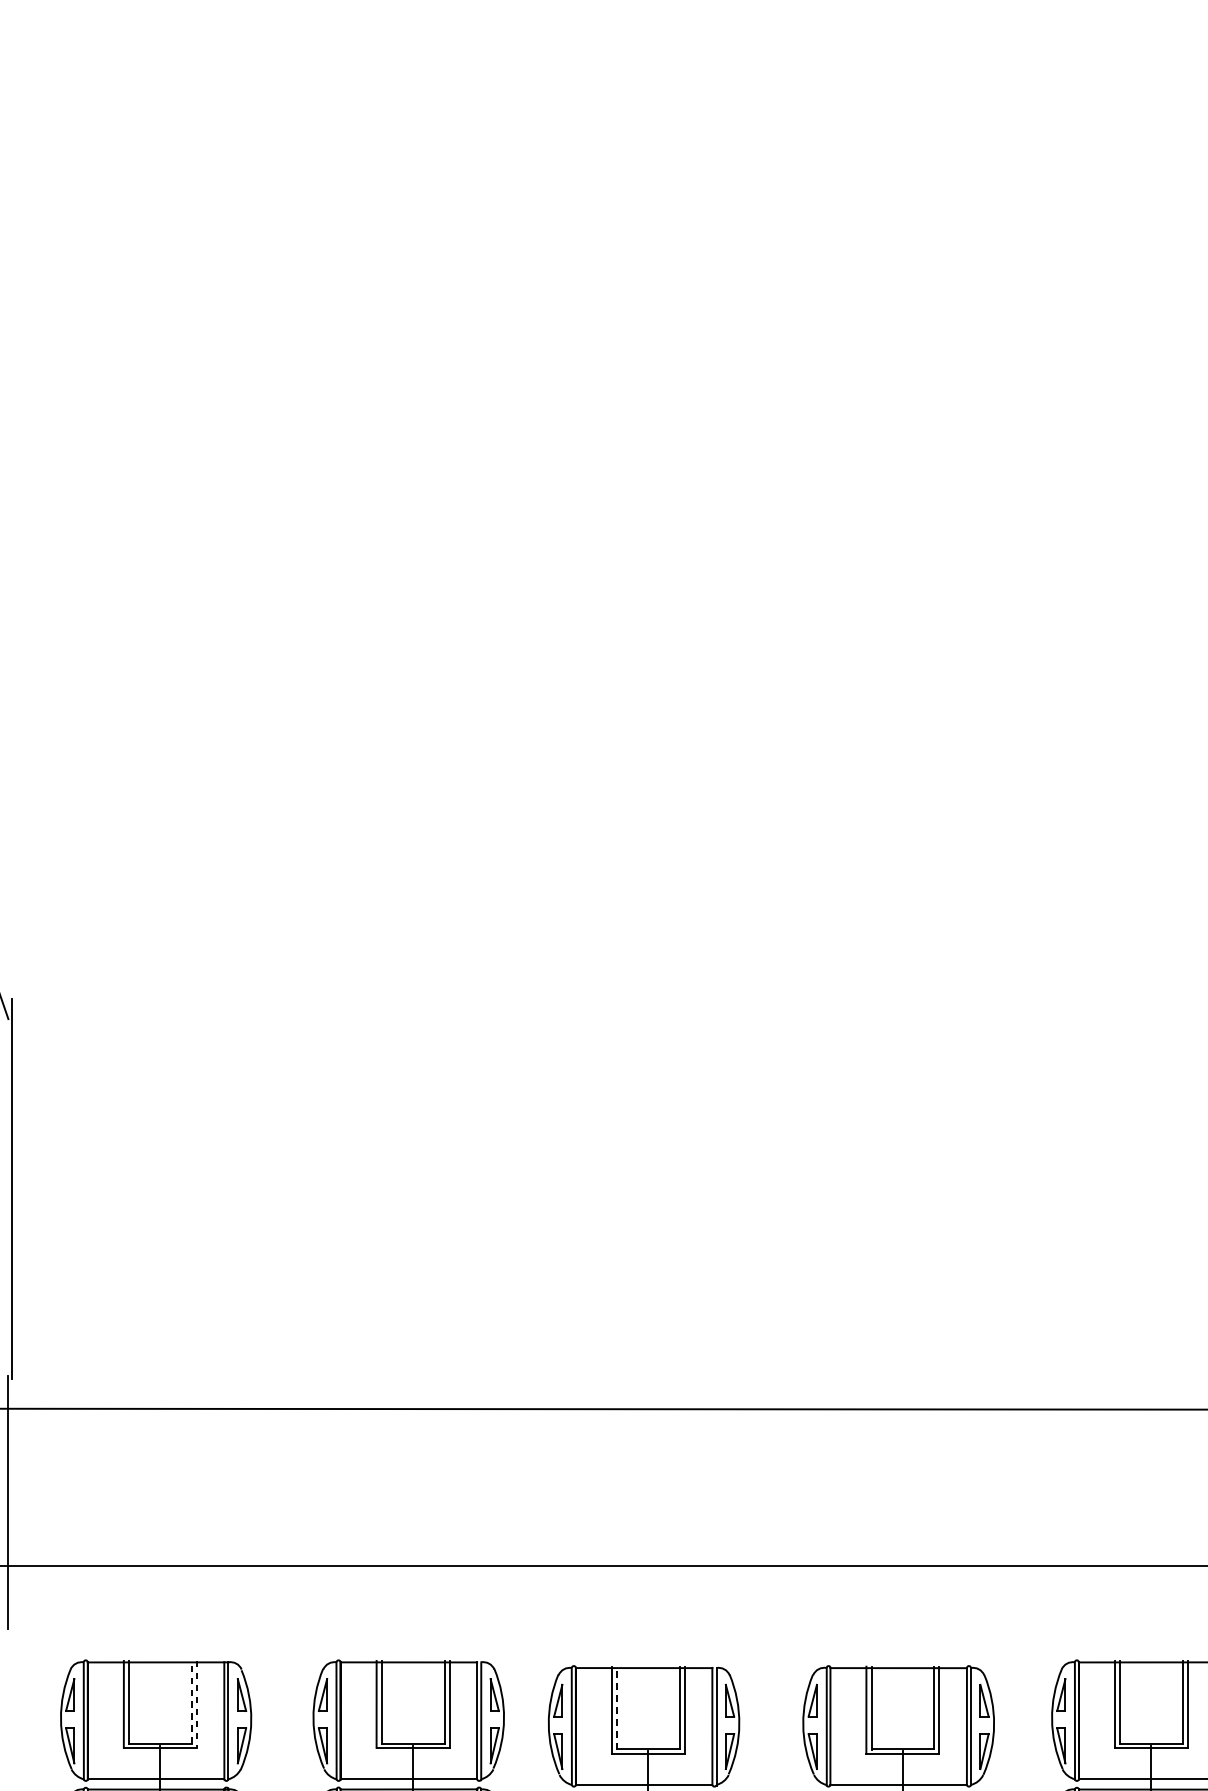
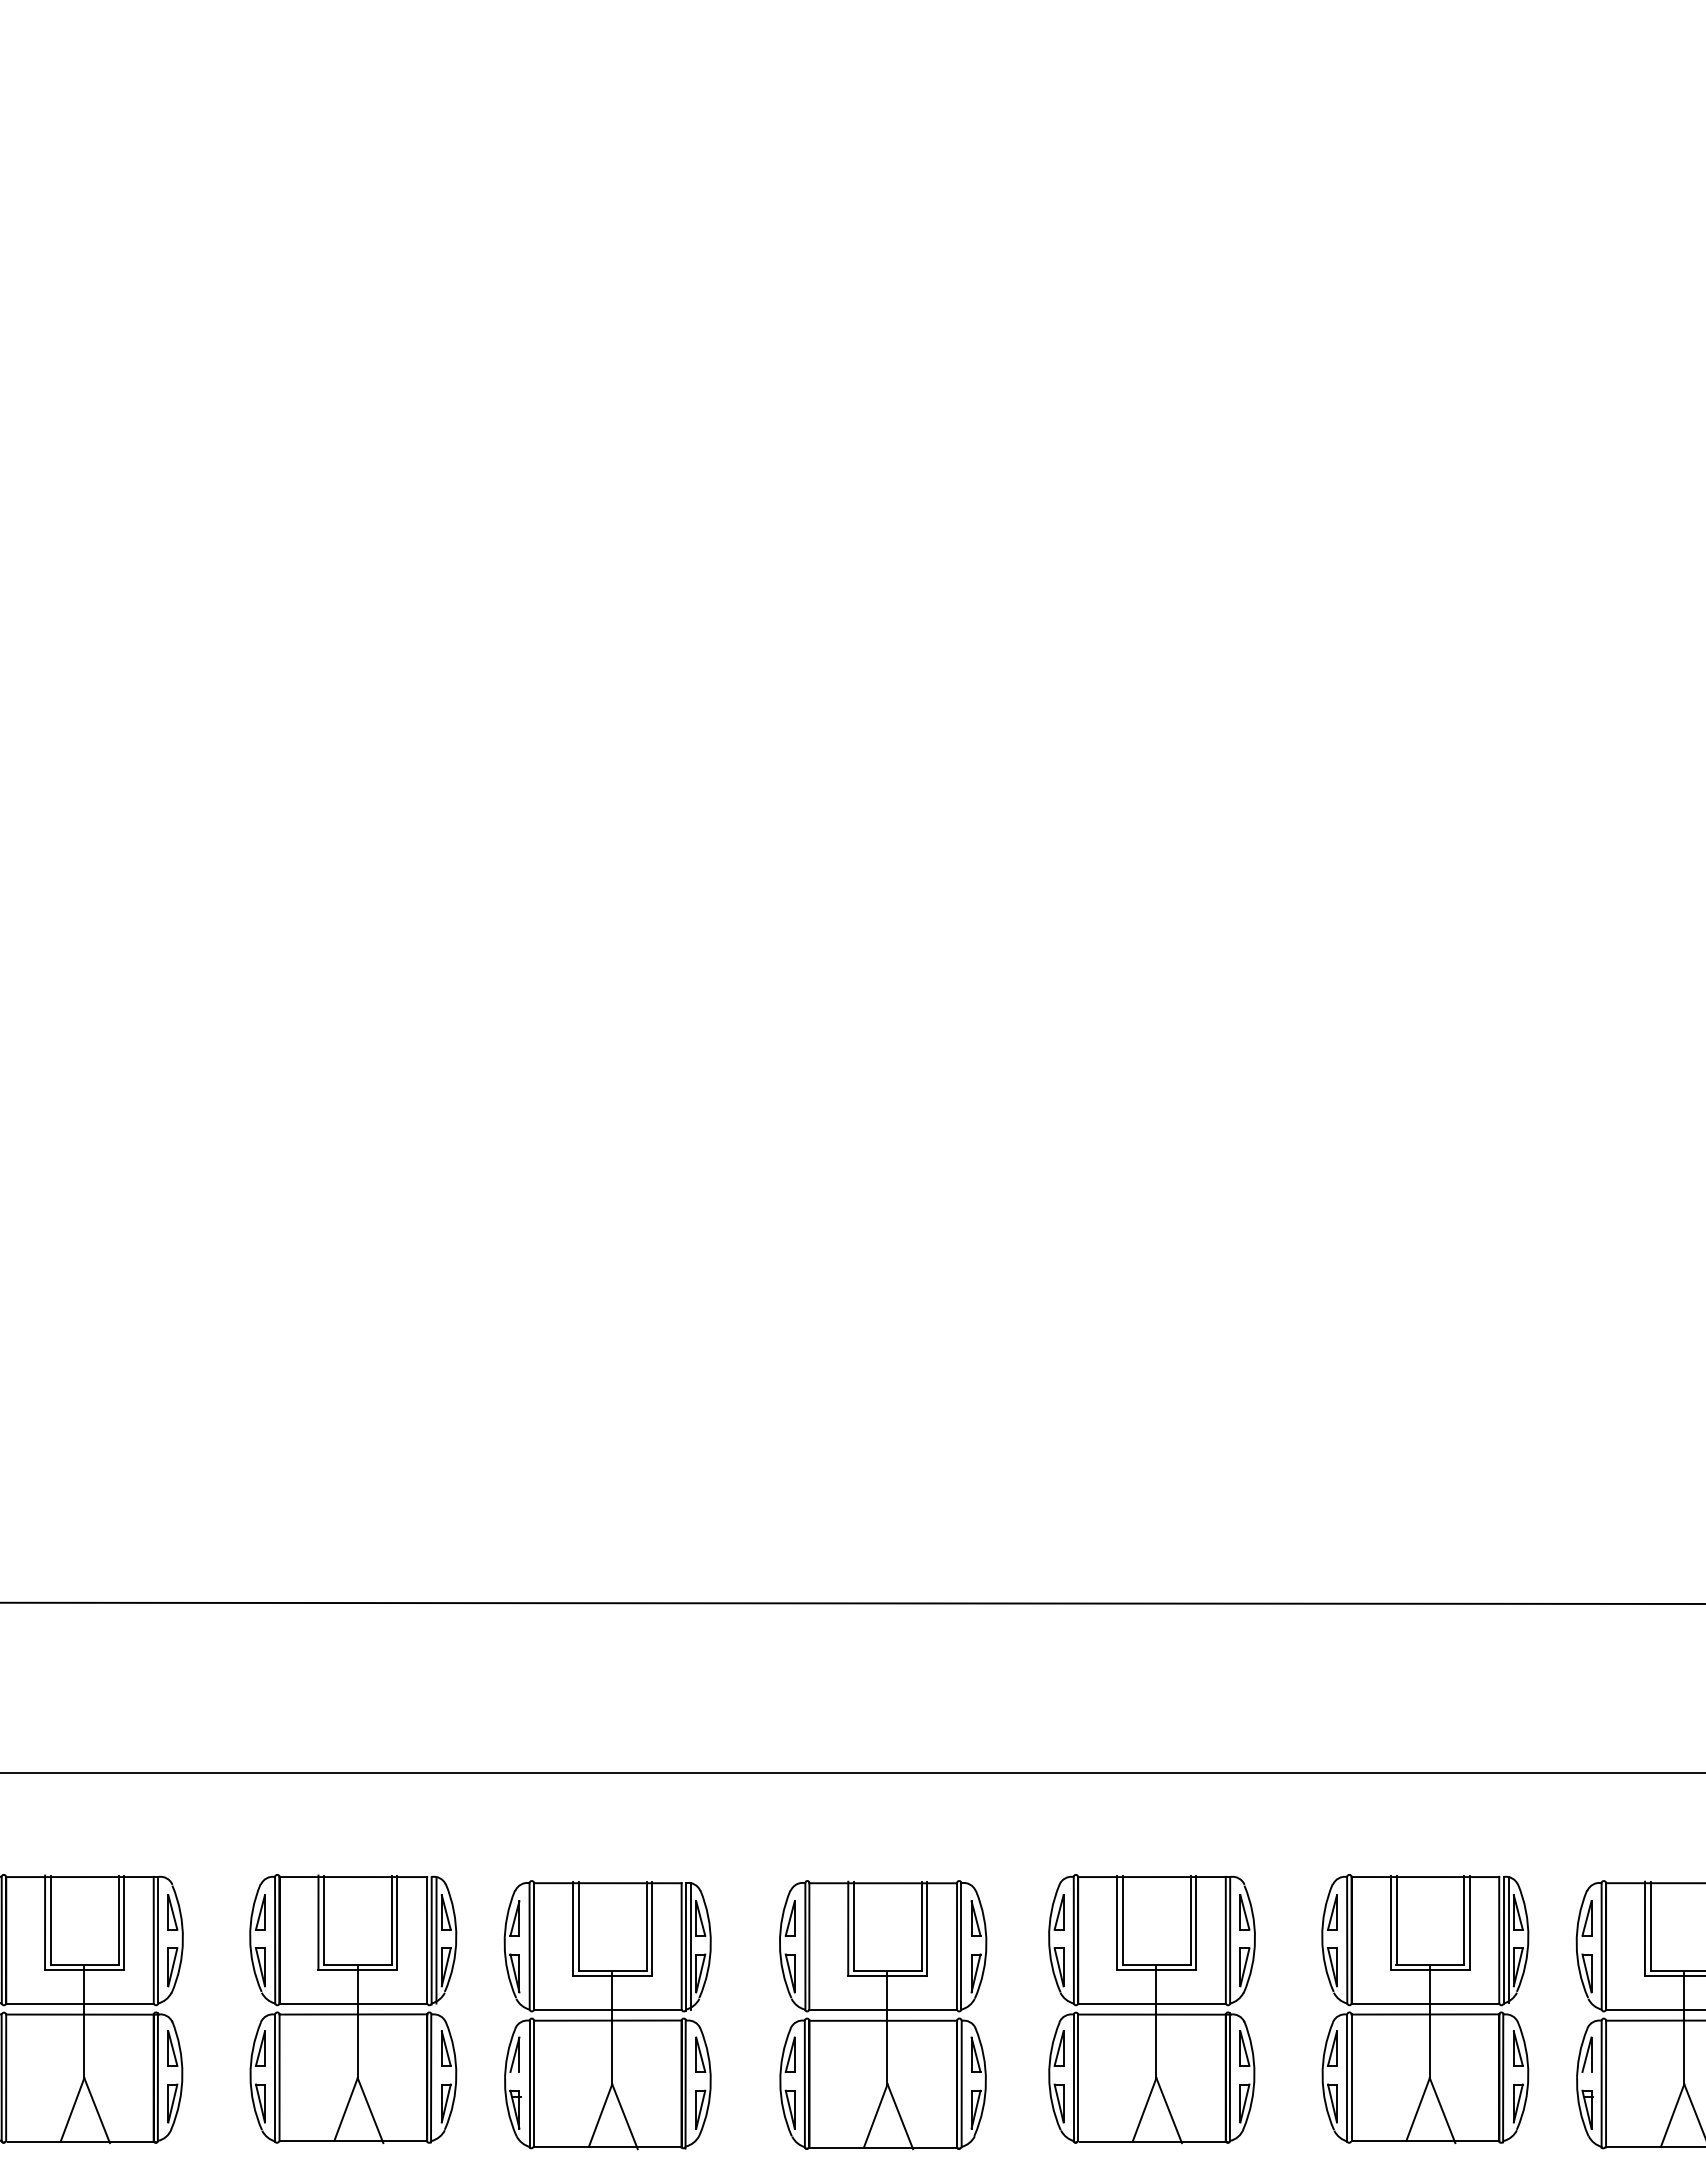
line: (191, 1702) -> (118, 1920), dashed -> solid
line: (197, 1705) -> (124, 1923), dashed -> solid
line: (617, 1708) -> (578, 1926), dashed -> solid
line: (485, 1721) -> (436, 1940), added
line: (720, 1726) -> (690, 1946), added

